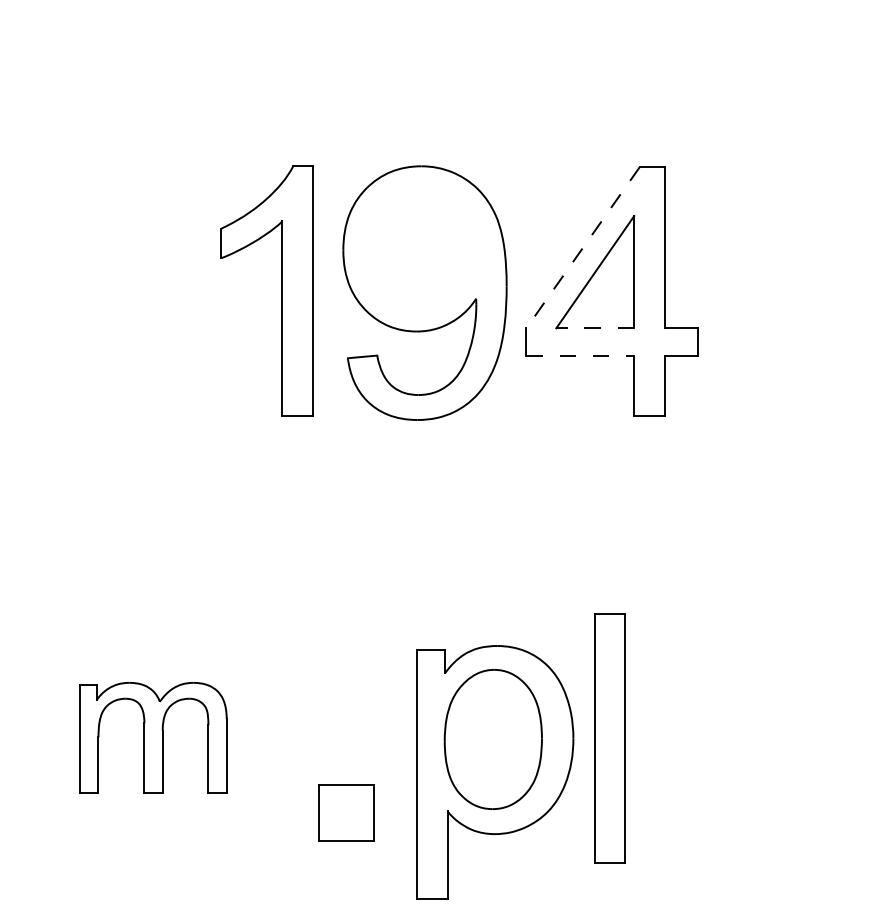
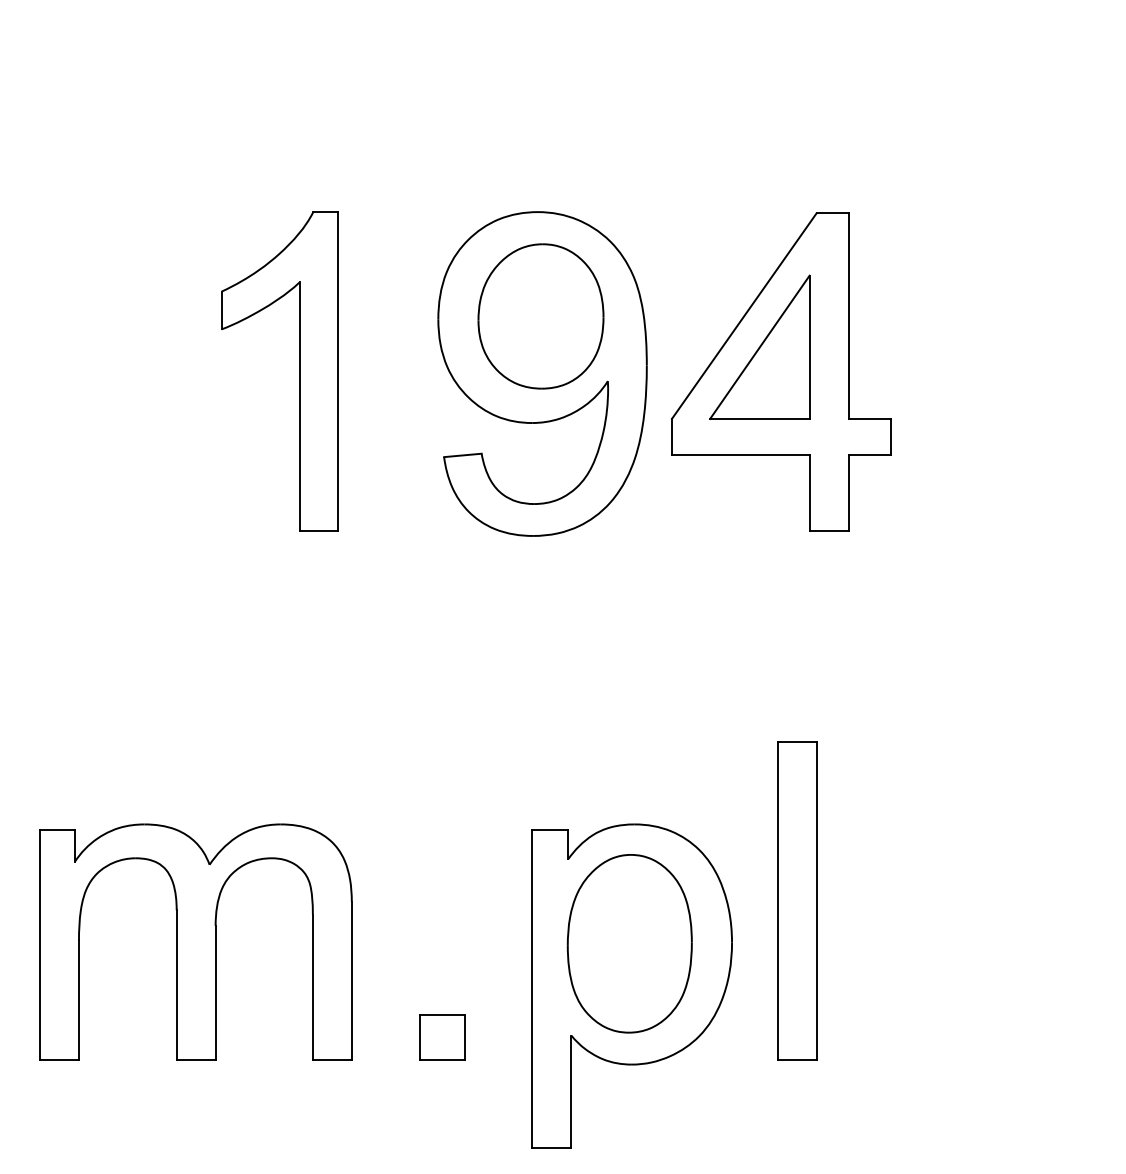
part: (423, 248) -> (540, 316), added
line: (583, 248) -> (744, 316), dashed -> solid
part: (282, 291) -> (299, 371), moved
line: (594, 327) -> (759, 418), dashed -> solid
line: (580, 356) -> (740, 454), dashed -> solid
part: (153, 737) -> (195, 941), size x1.67
part: (609, 738) -> (797, 900), moved
part: (346, 812) -> (442, 1037), size x0.62

